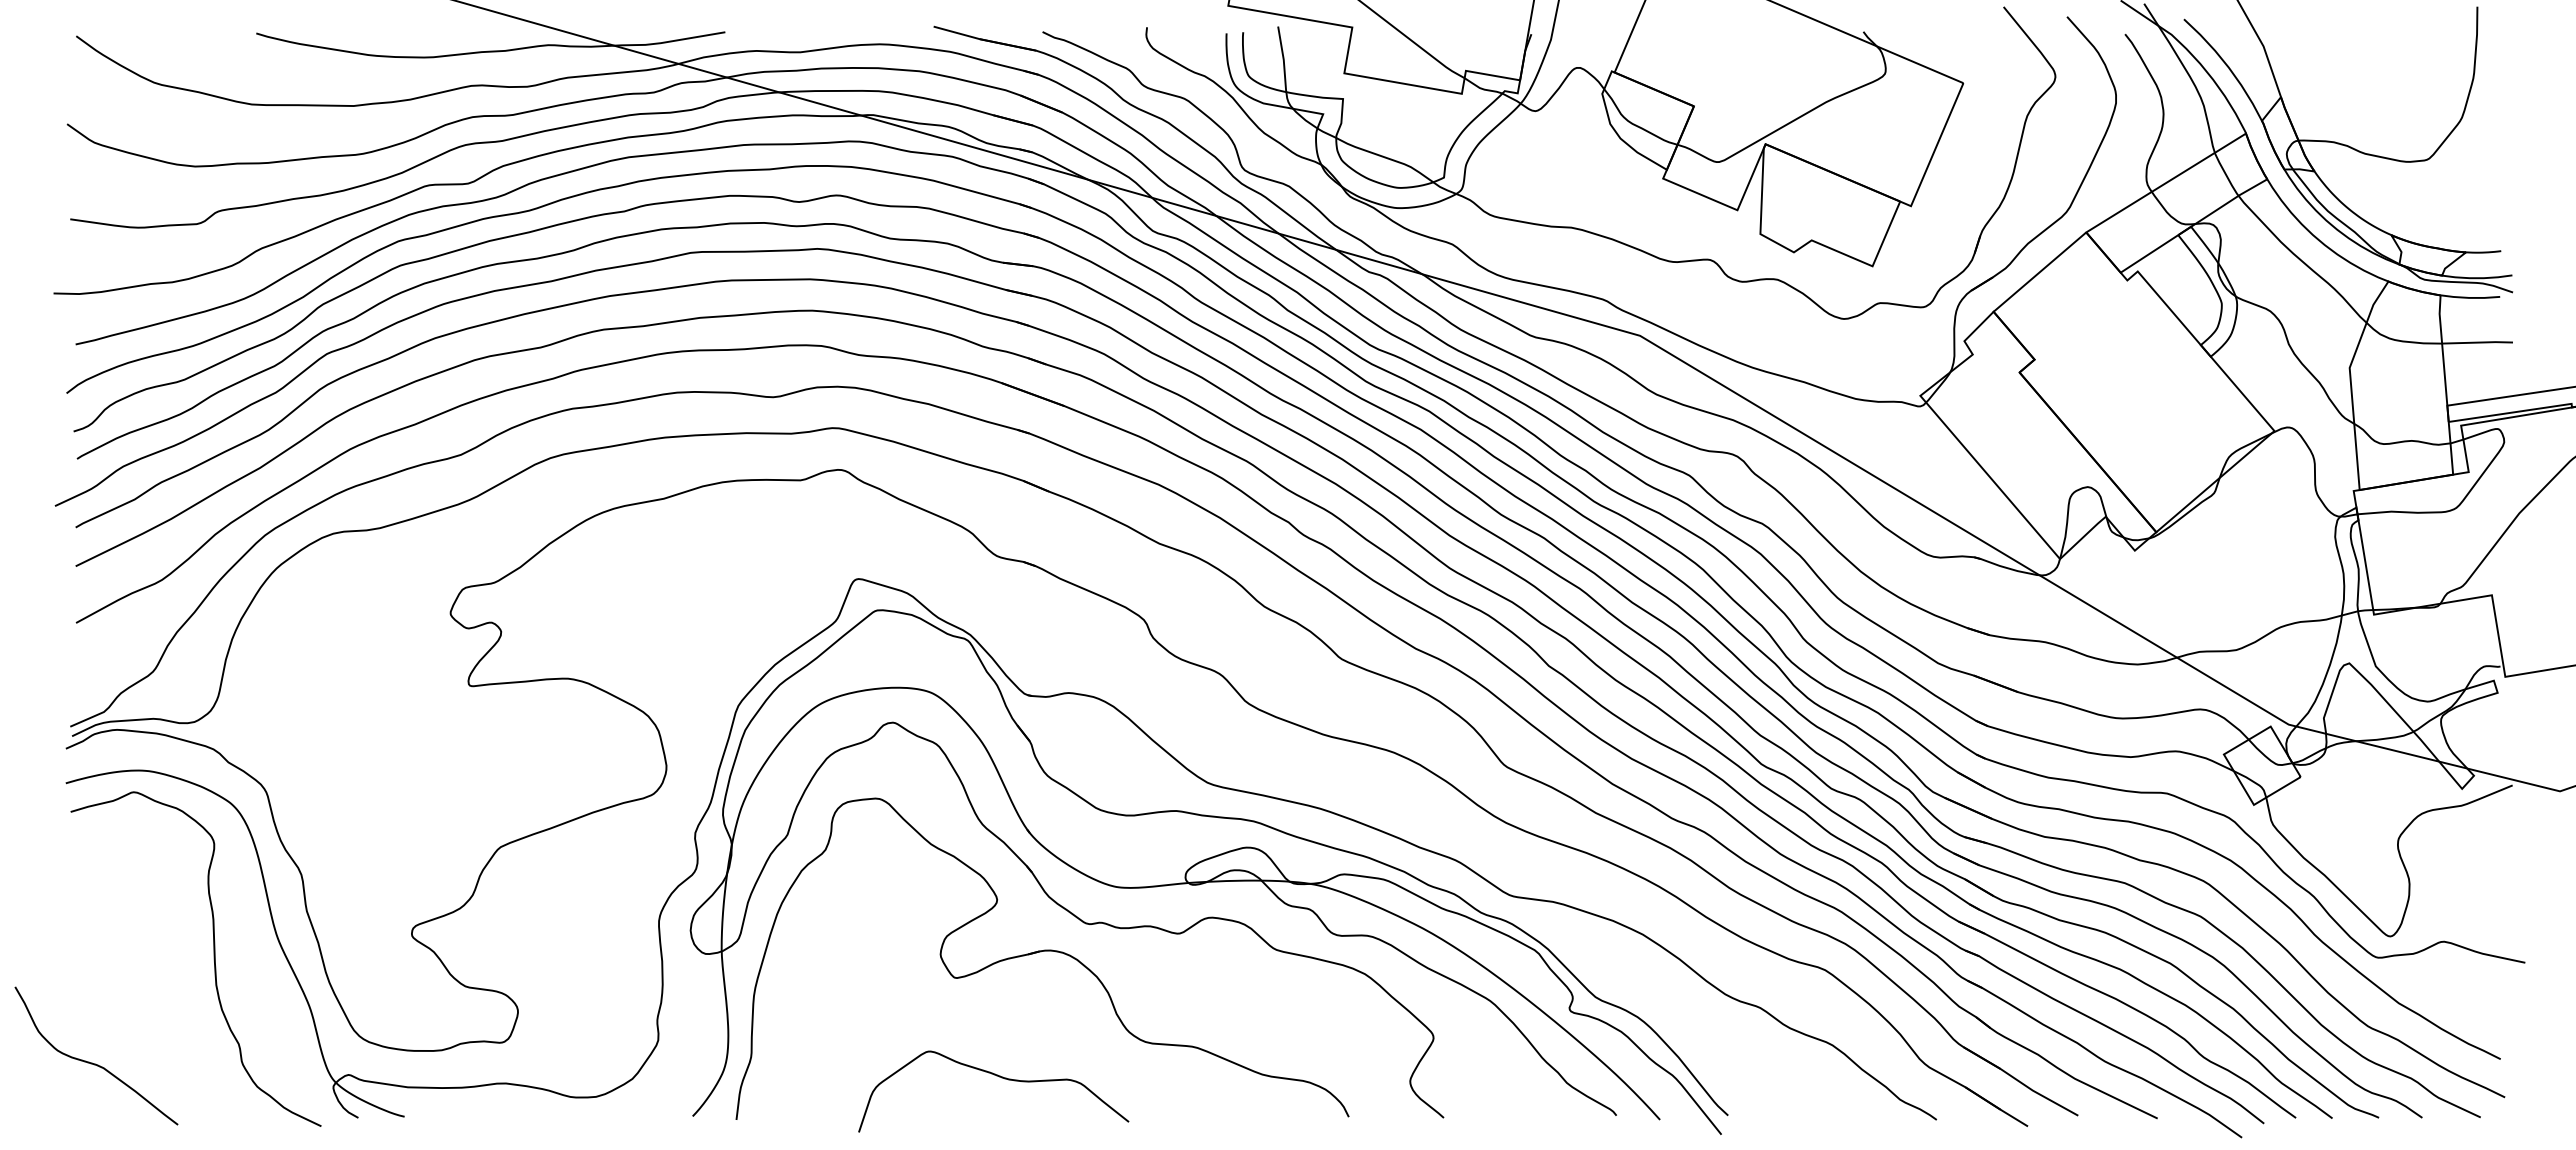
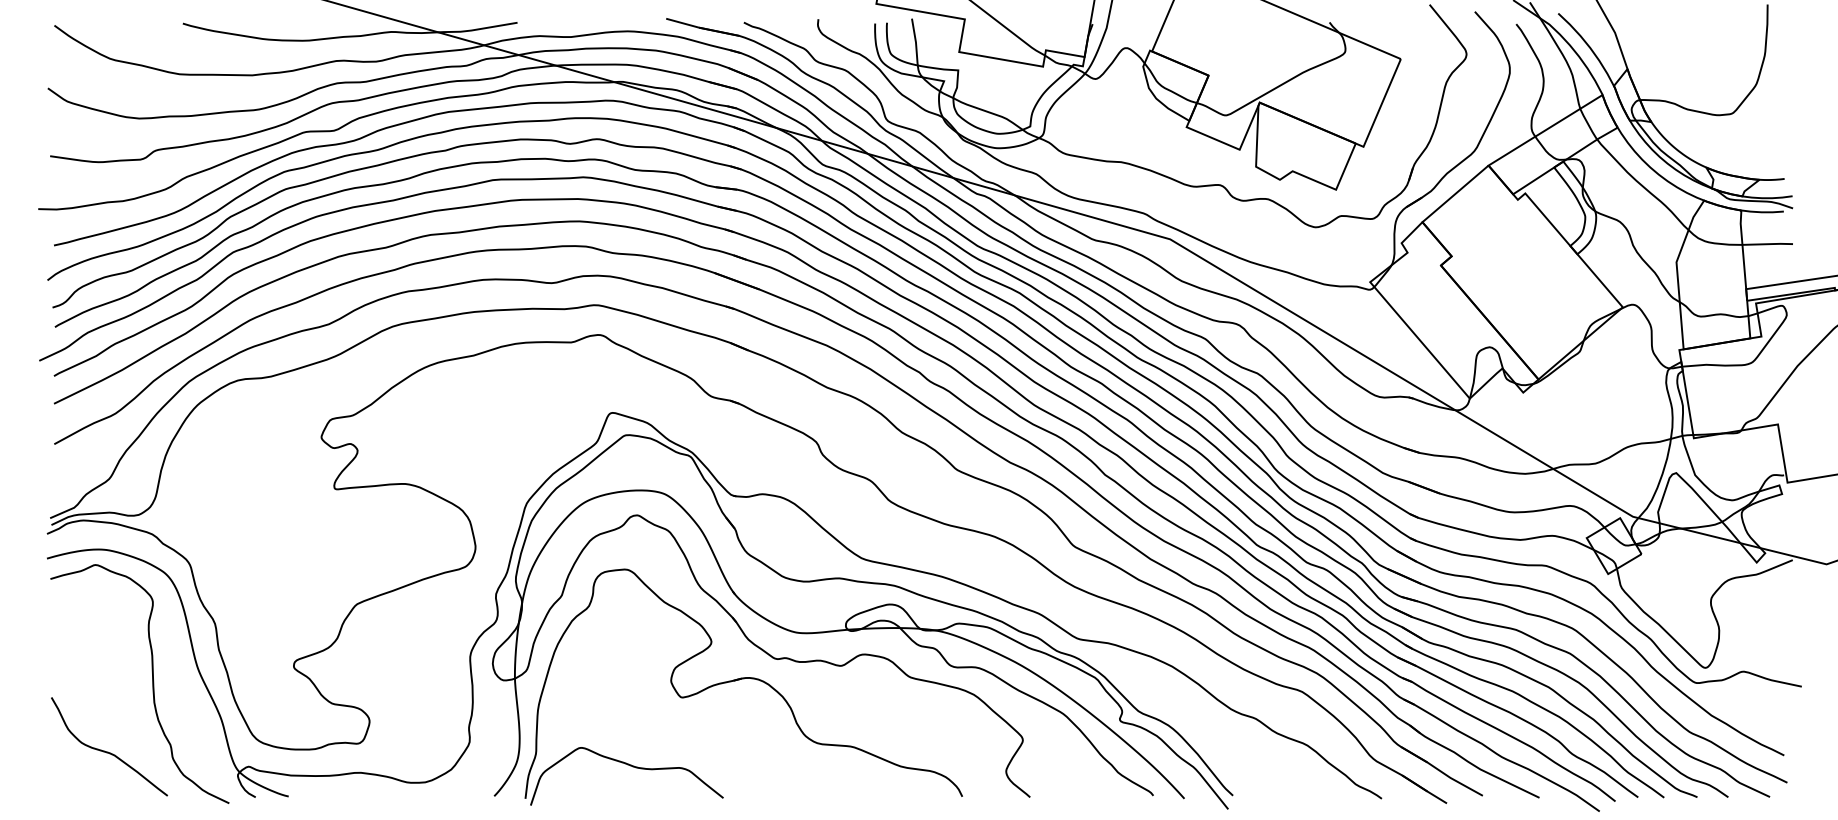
curve: (92, 1062) -> (106, 751), moved
curve: (999, 1077) -> (631, 766), moved

